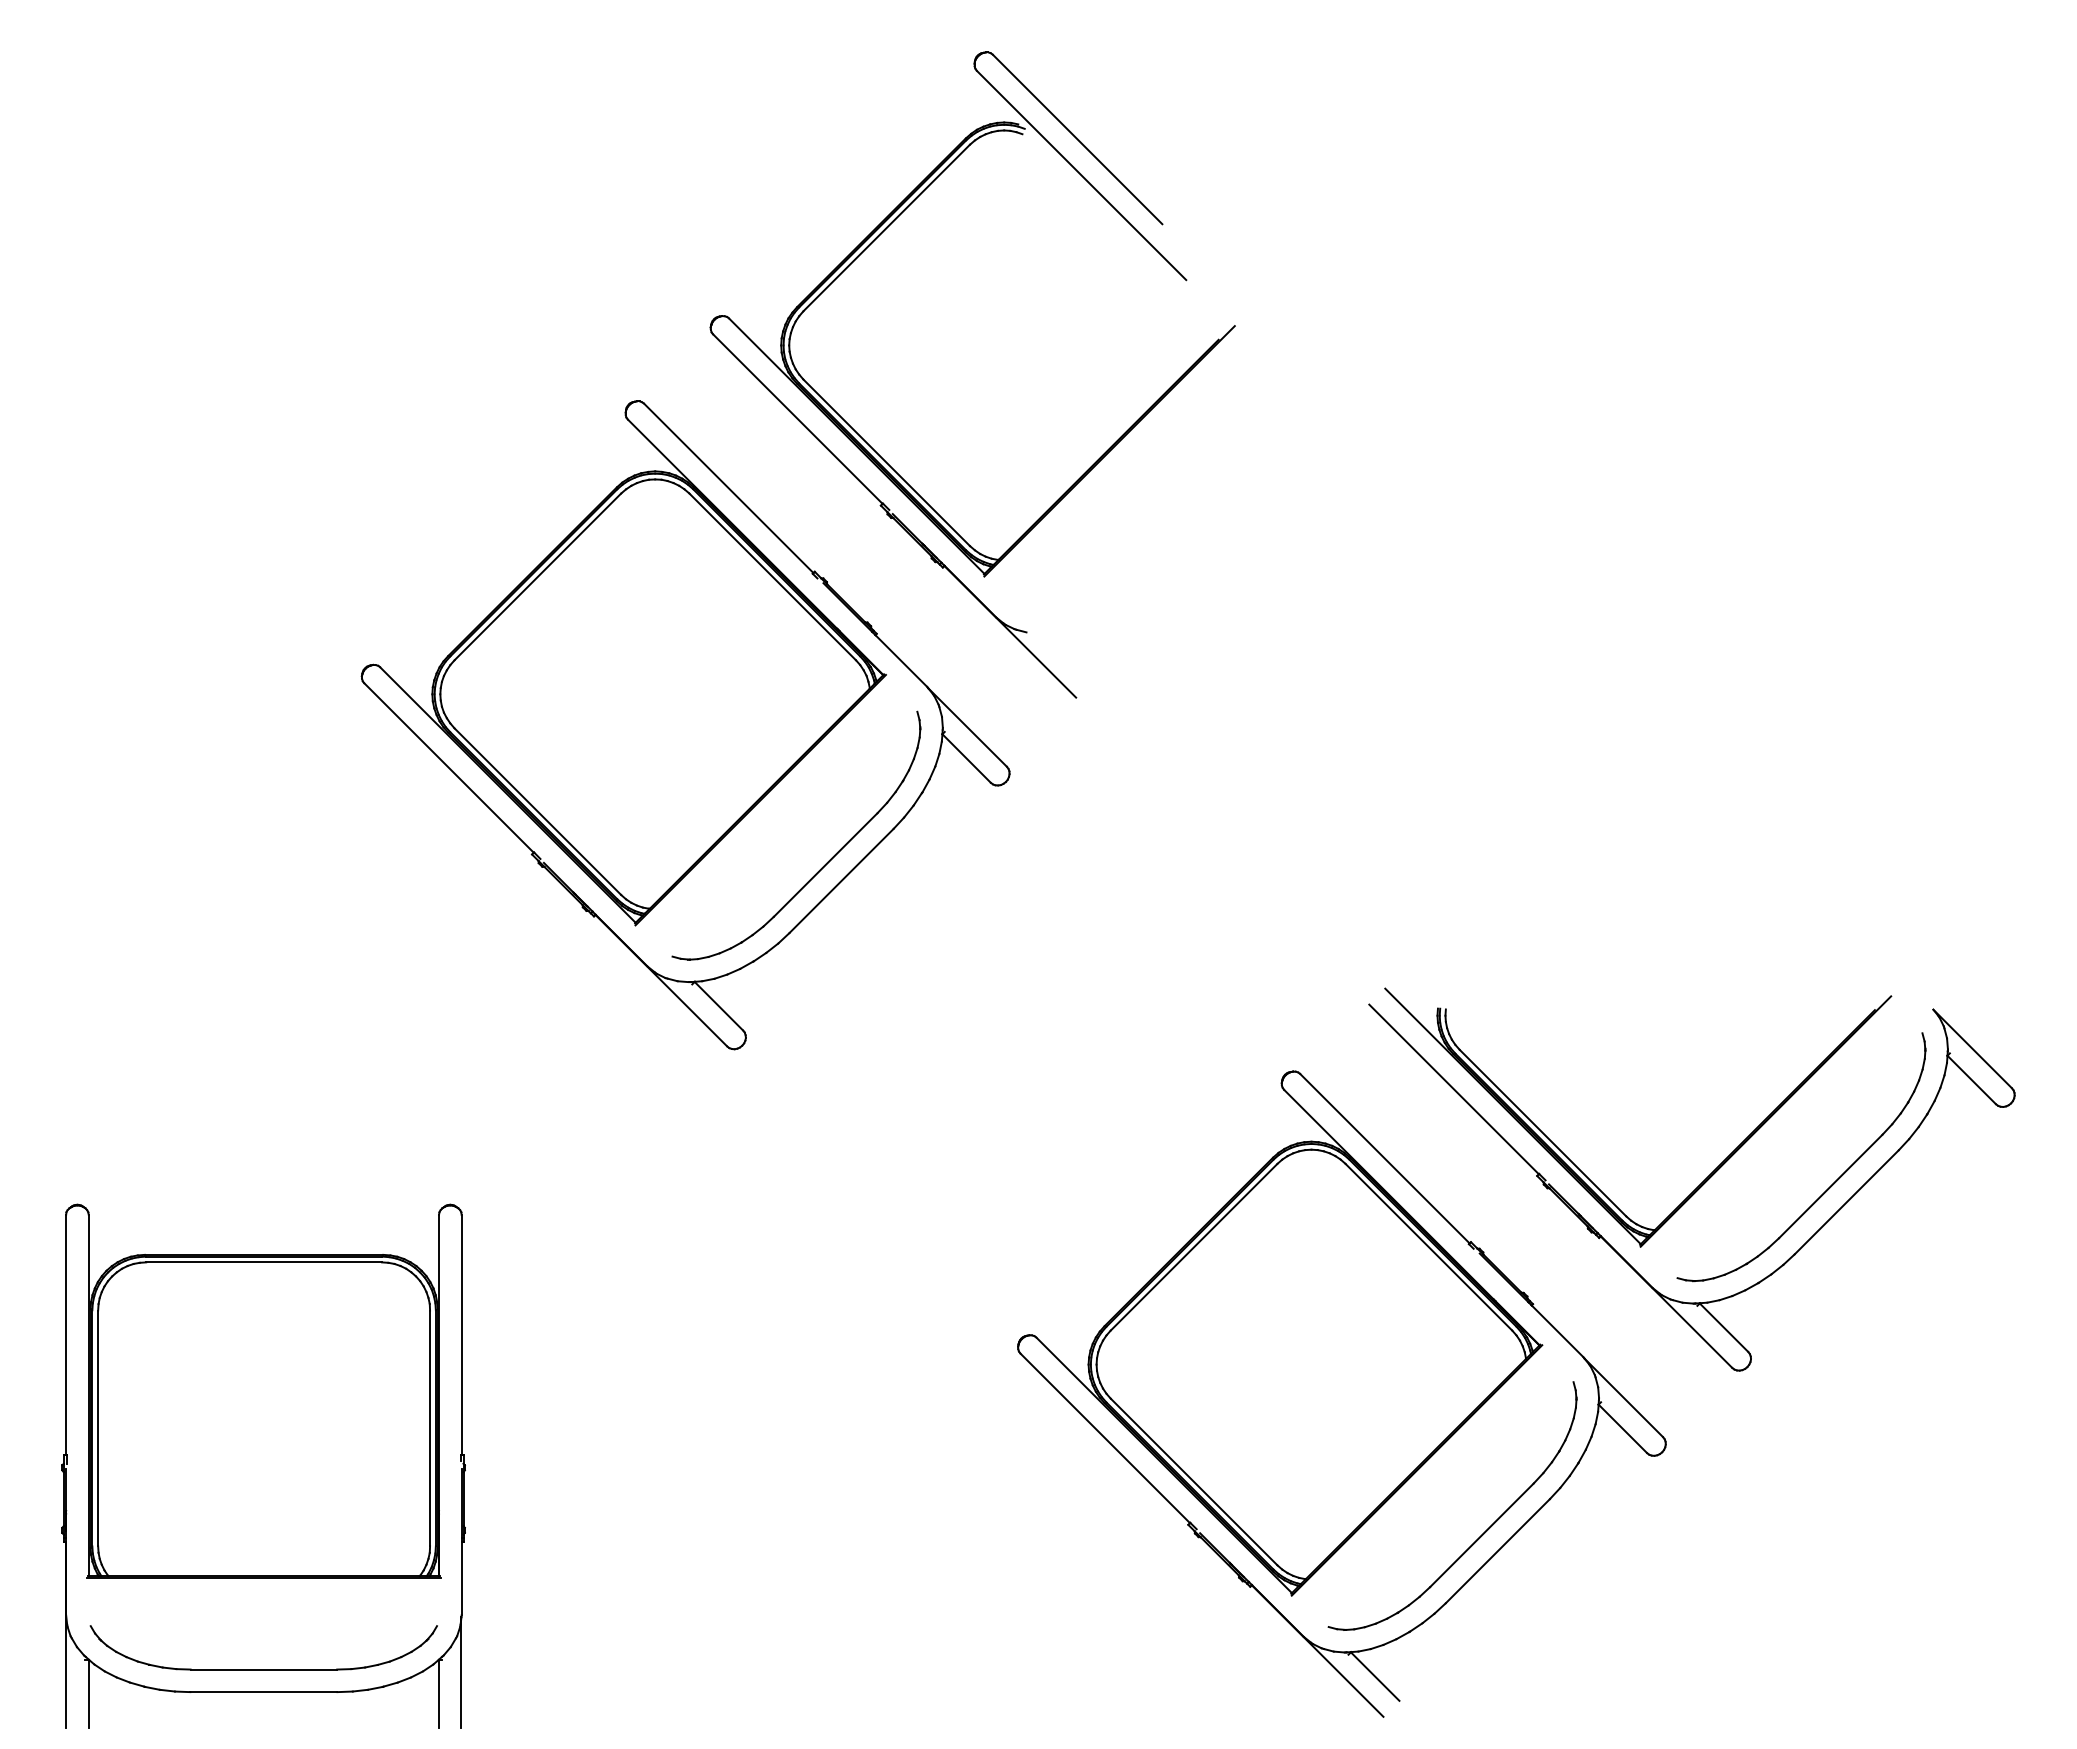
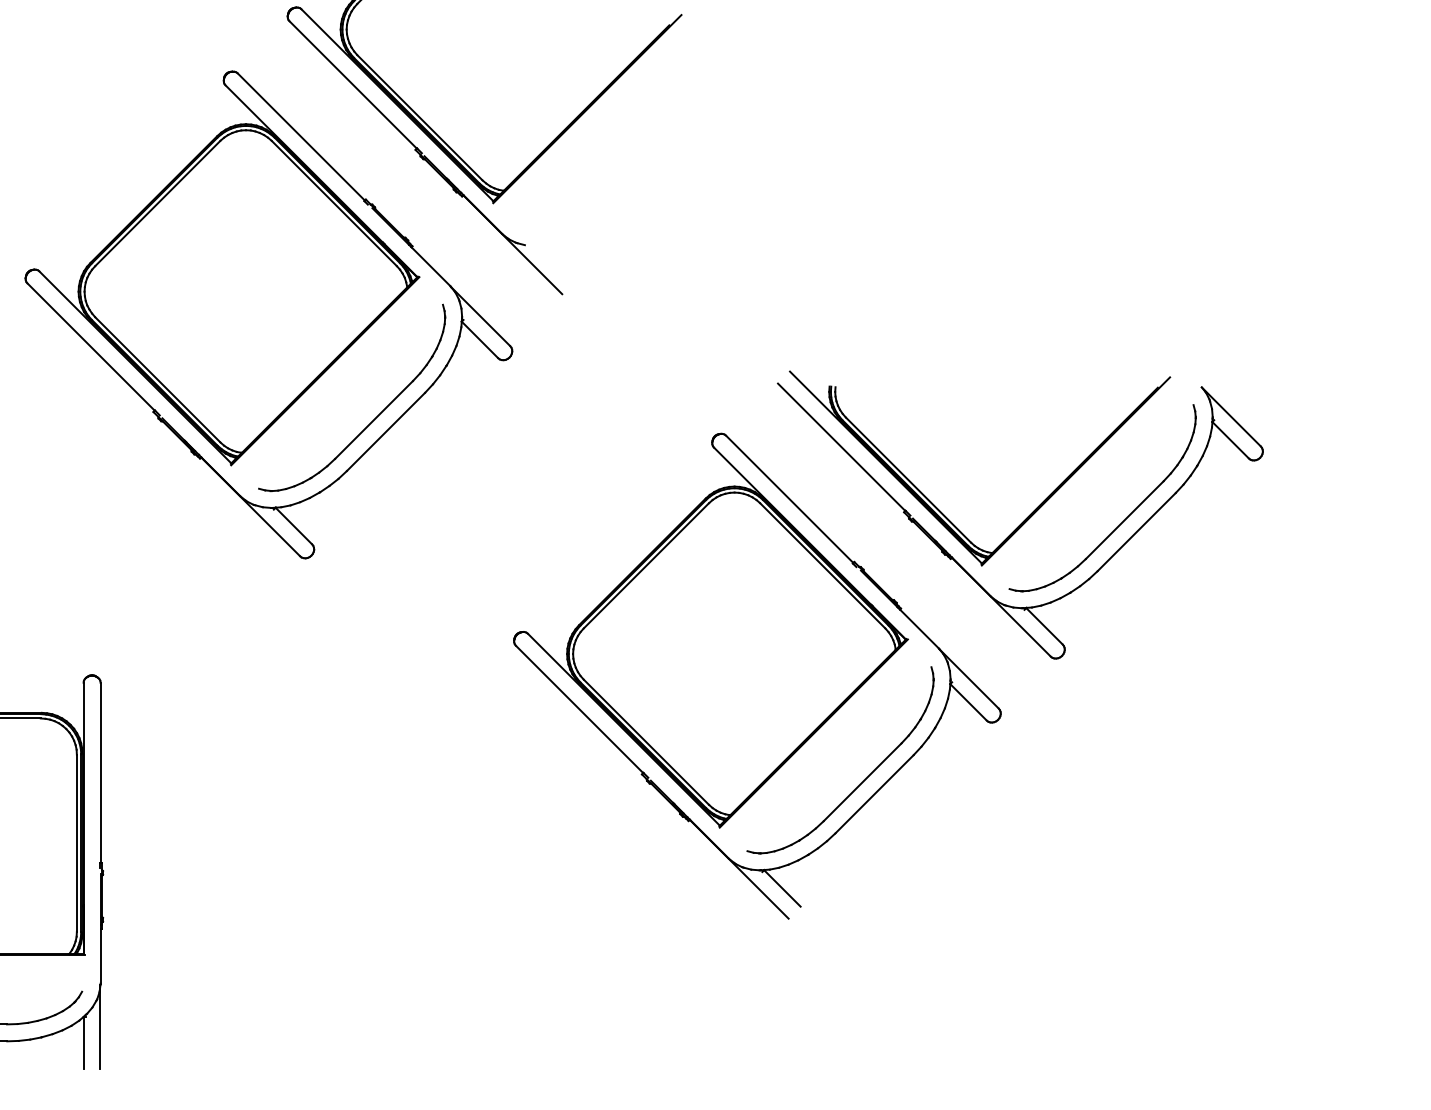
part: (1516, 1352) -> (888, 644), moved

